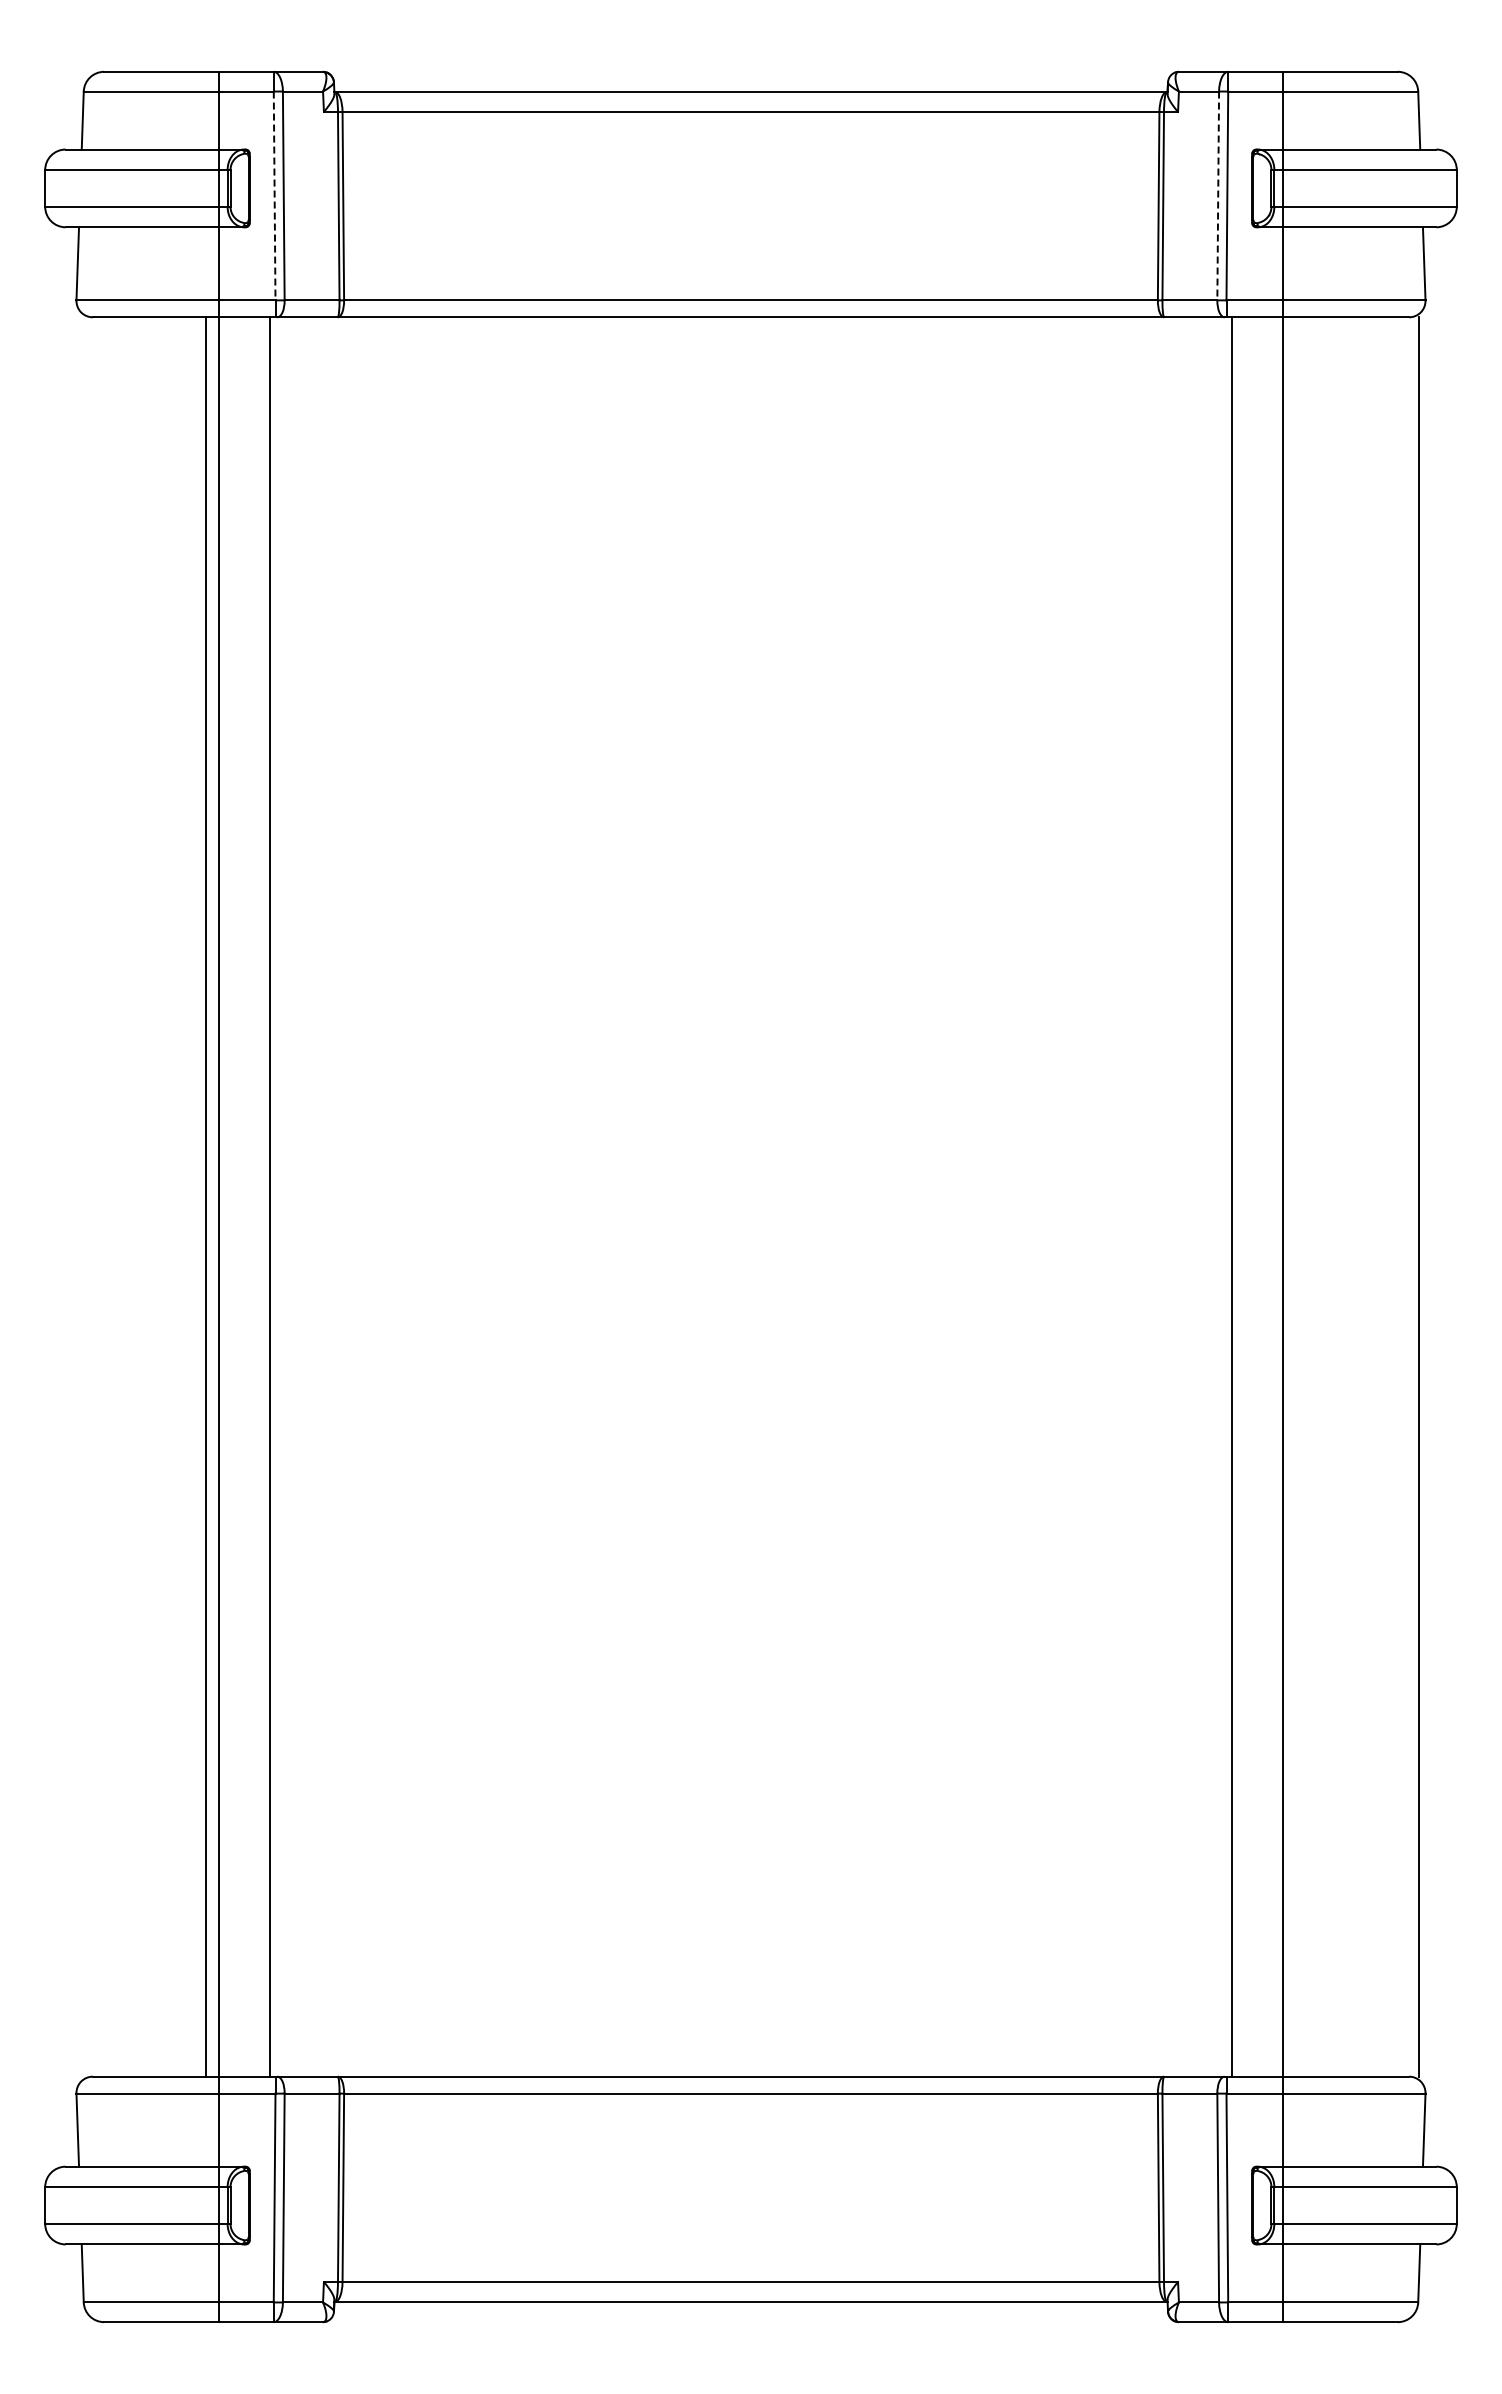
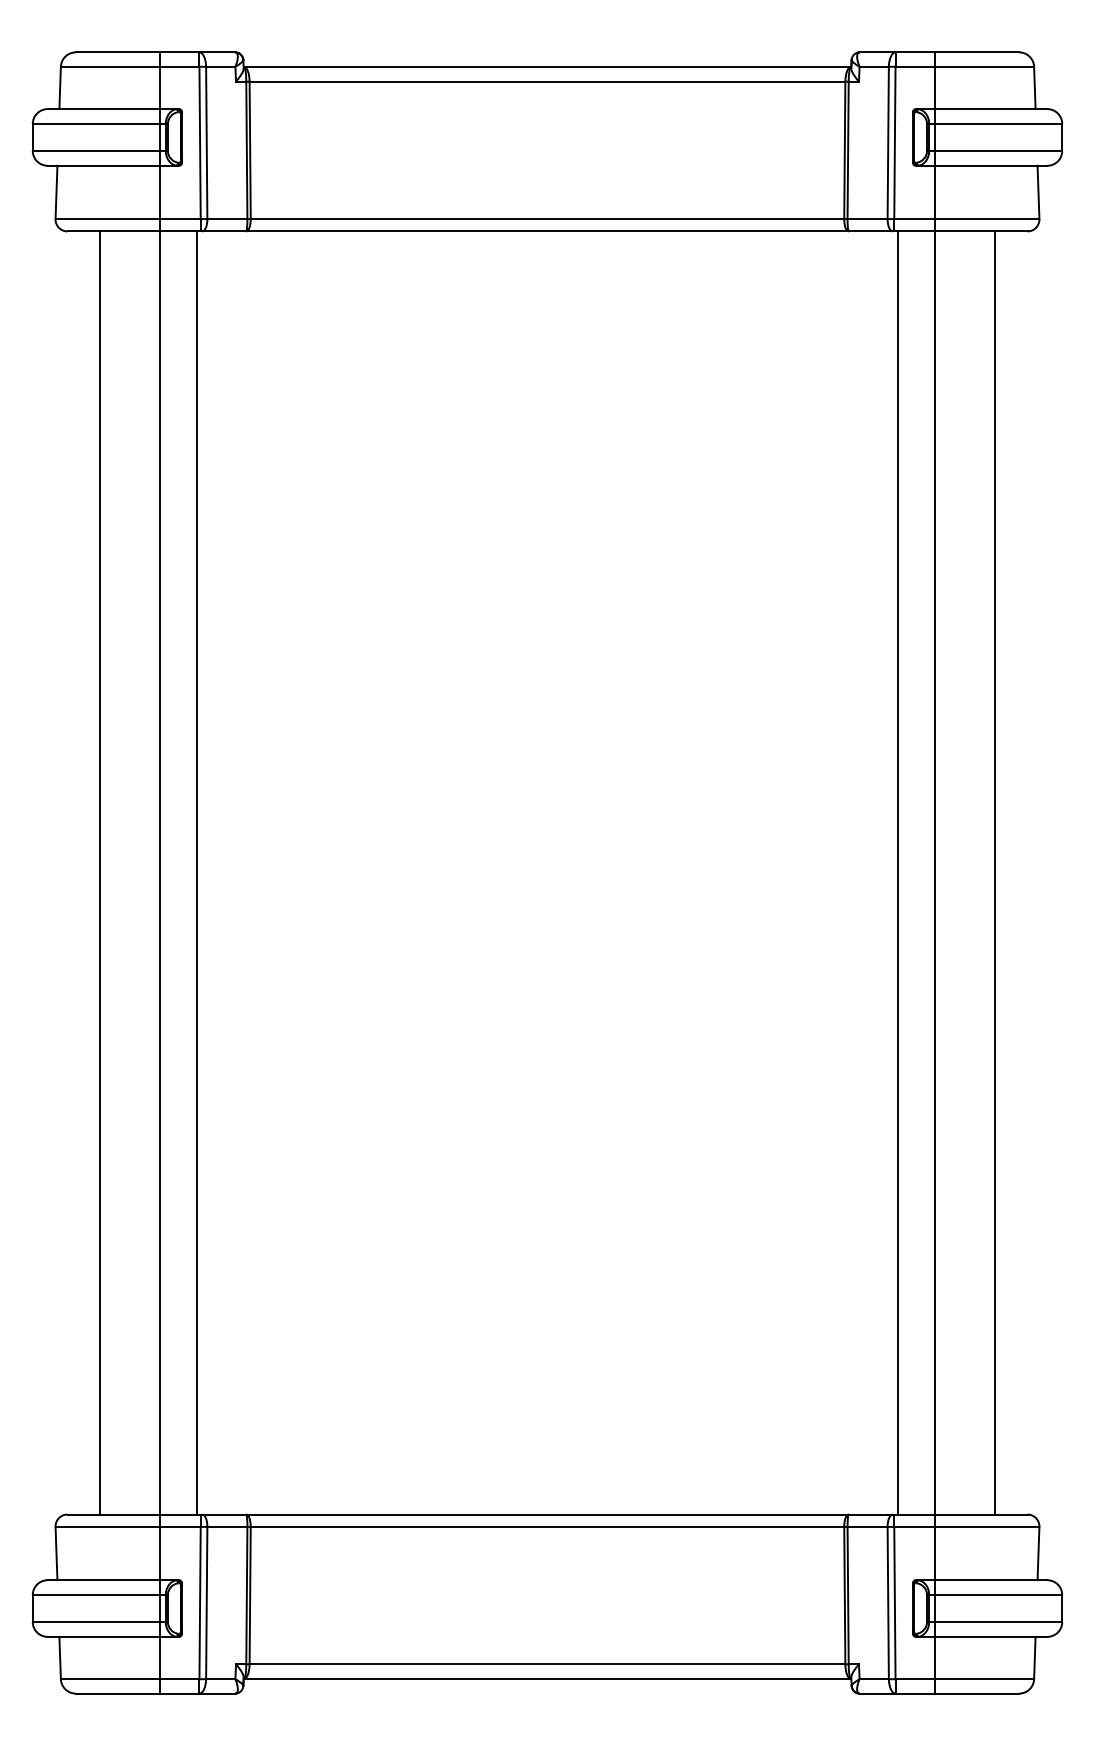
line: (274, 196) -> (199, 143), dashed -> solid
line: (1218, 196) -> (888, 143), dashed -> solid
line: (206, 1196) -> (100, 872), moved
line: (1418, 1196) -> (994, 872), moved

